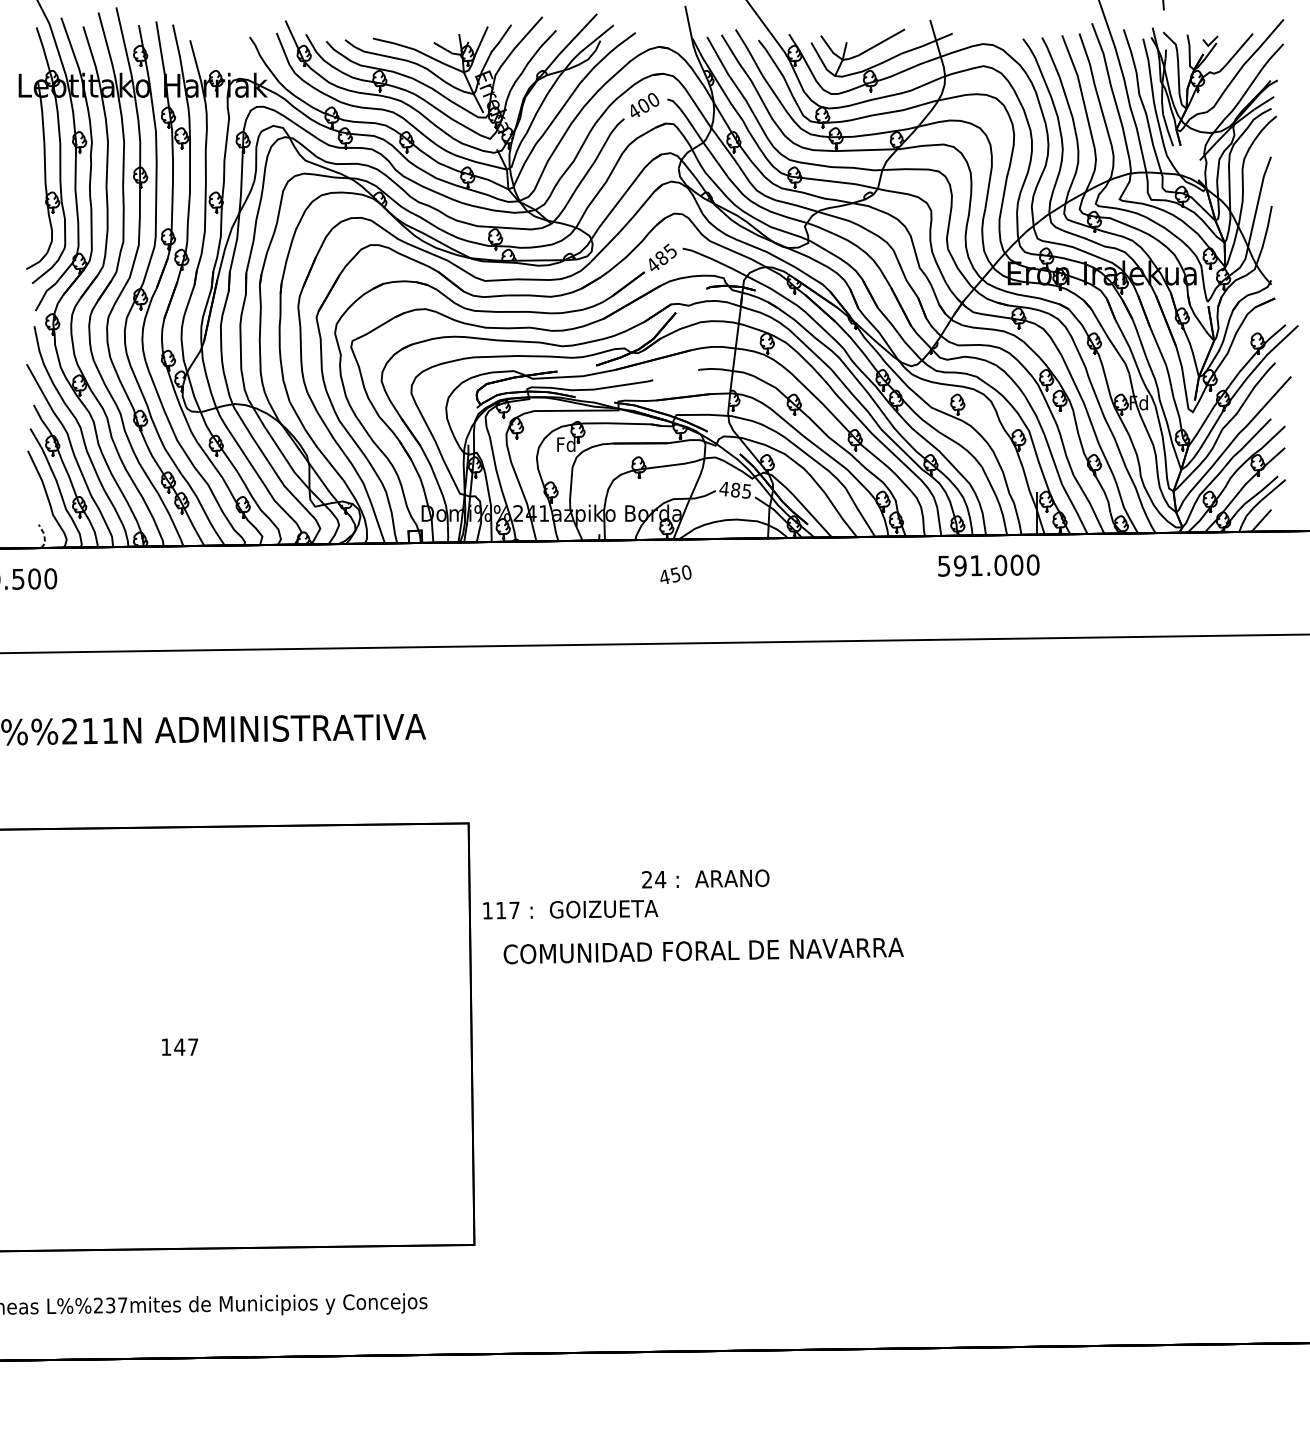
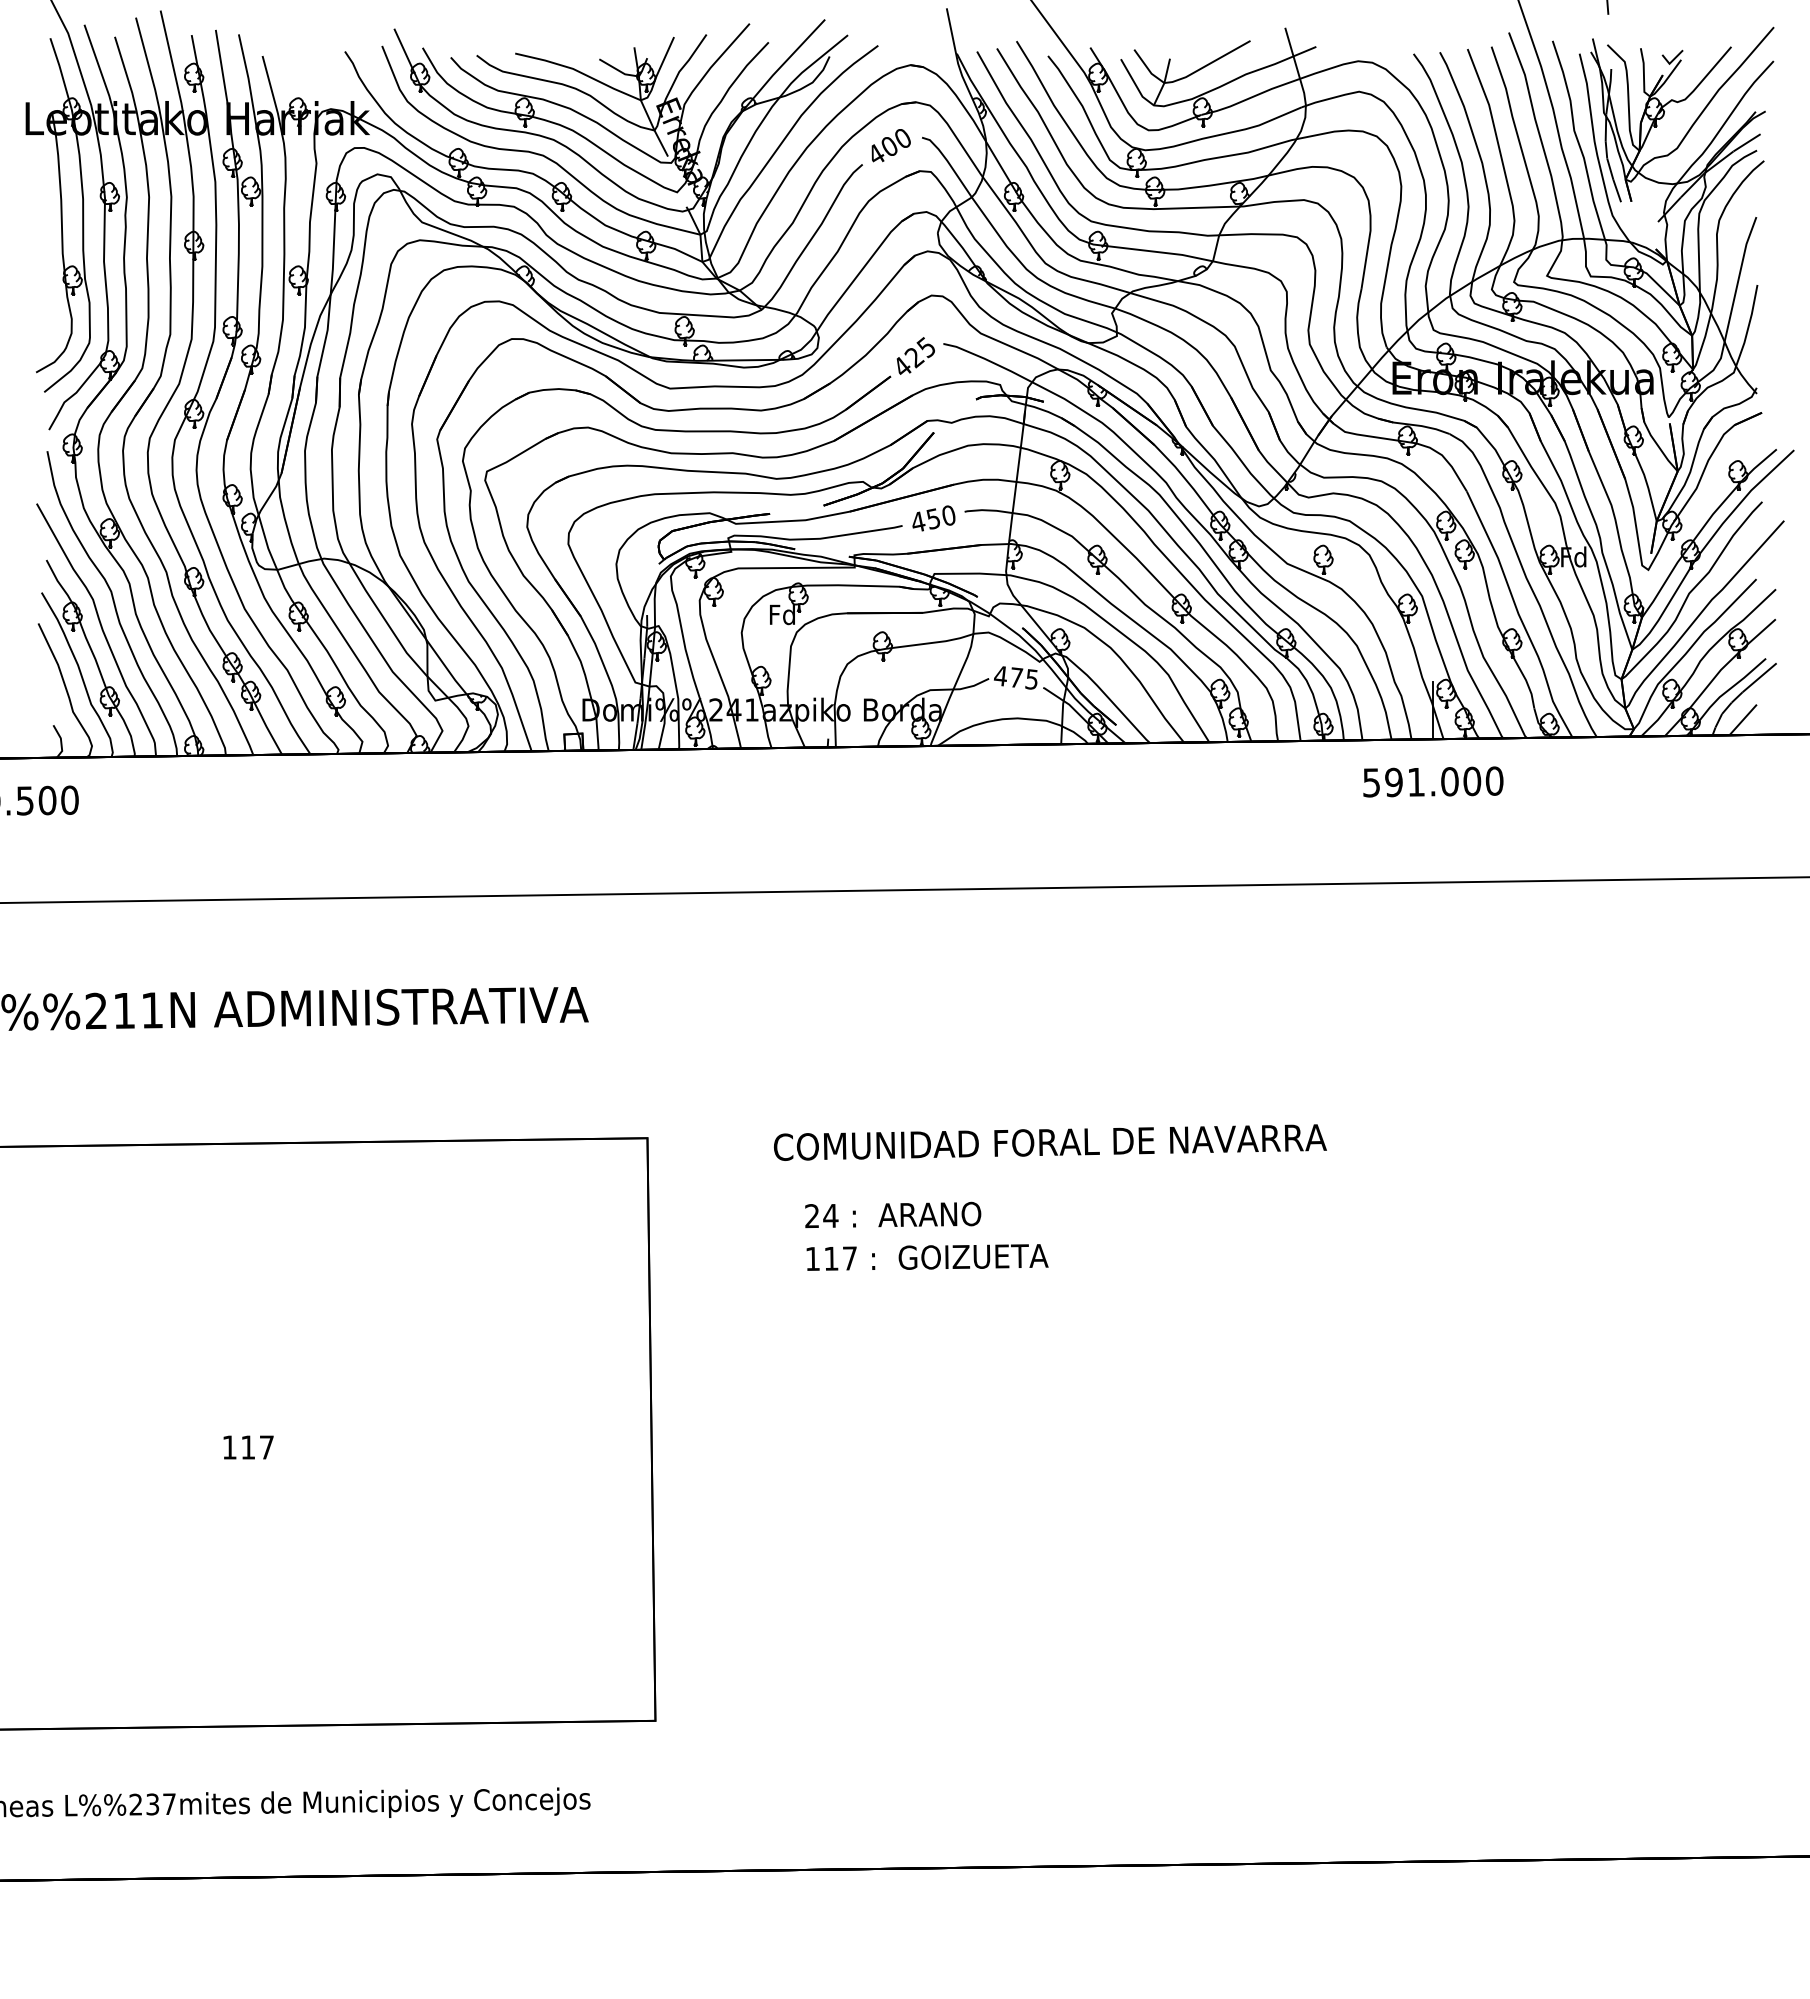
text: (661, 258) -> (914, 357), 485 -> 425
text: (735, 490) -> (1016, 677), 485 -> 475
line: (44, 536) -> (61, 741), dashed -> solid
text: (988, 565) -> (1433, 781), moved
text: (675, 574) -> (933, 518), moved
text: (706, 878) -> (893, 1214), moved
text: (570, 909) -> (927, 1257), moved
text: (703, 950) -> (1050, 1142), moved
text: (179, 1047) -> (247, 1447), 147 -> 117

